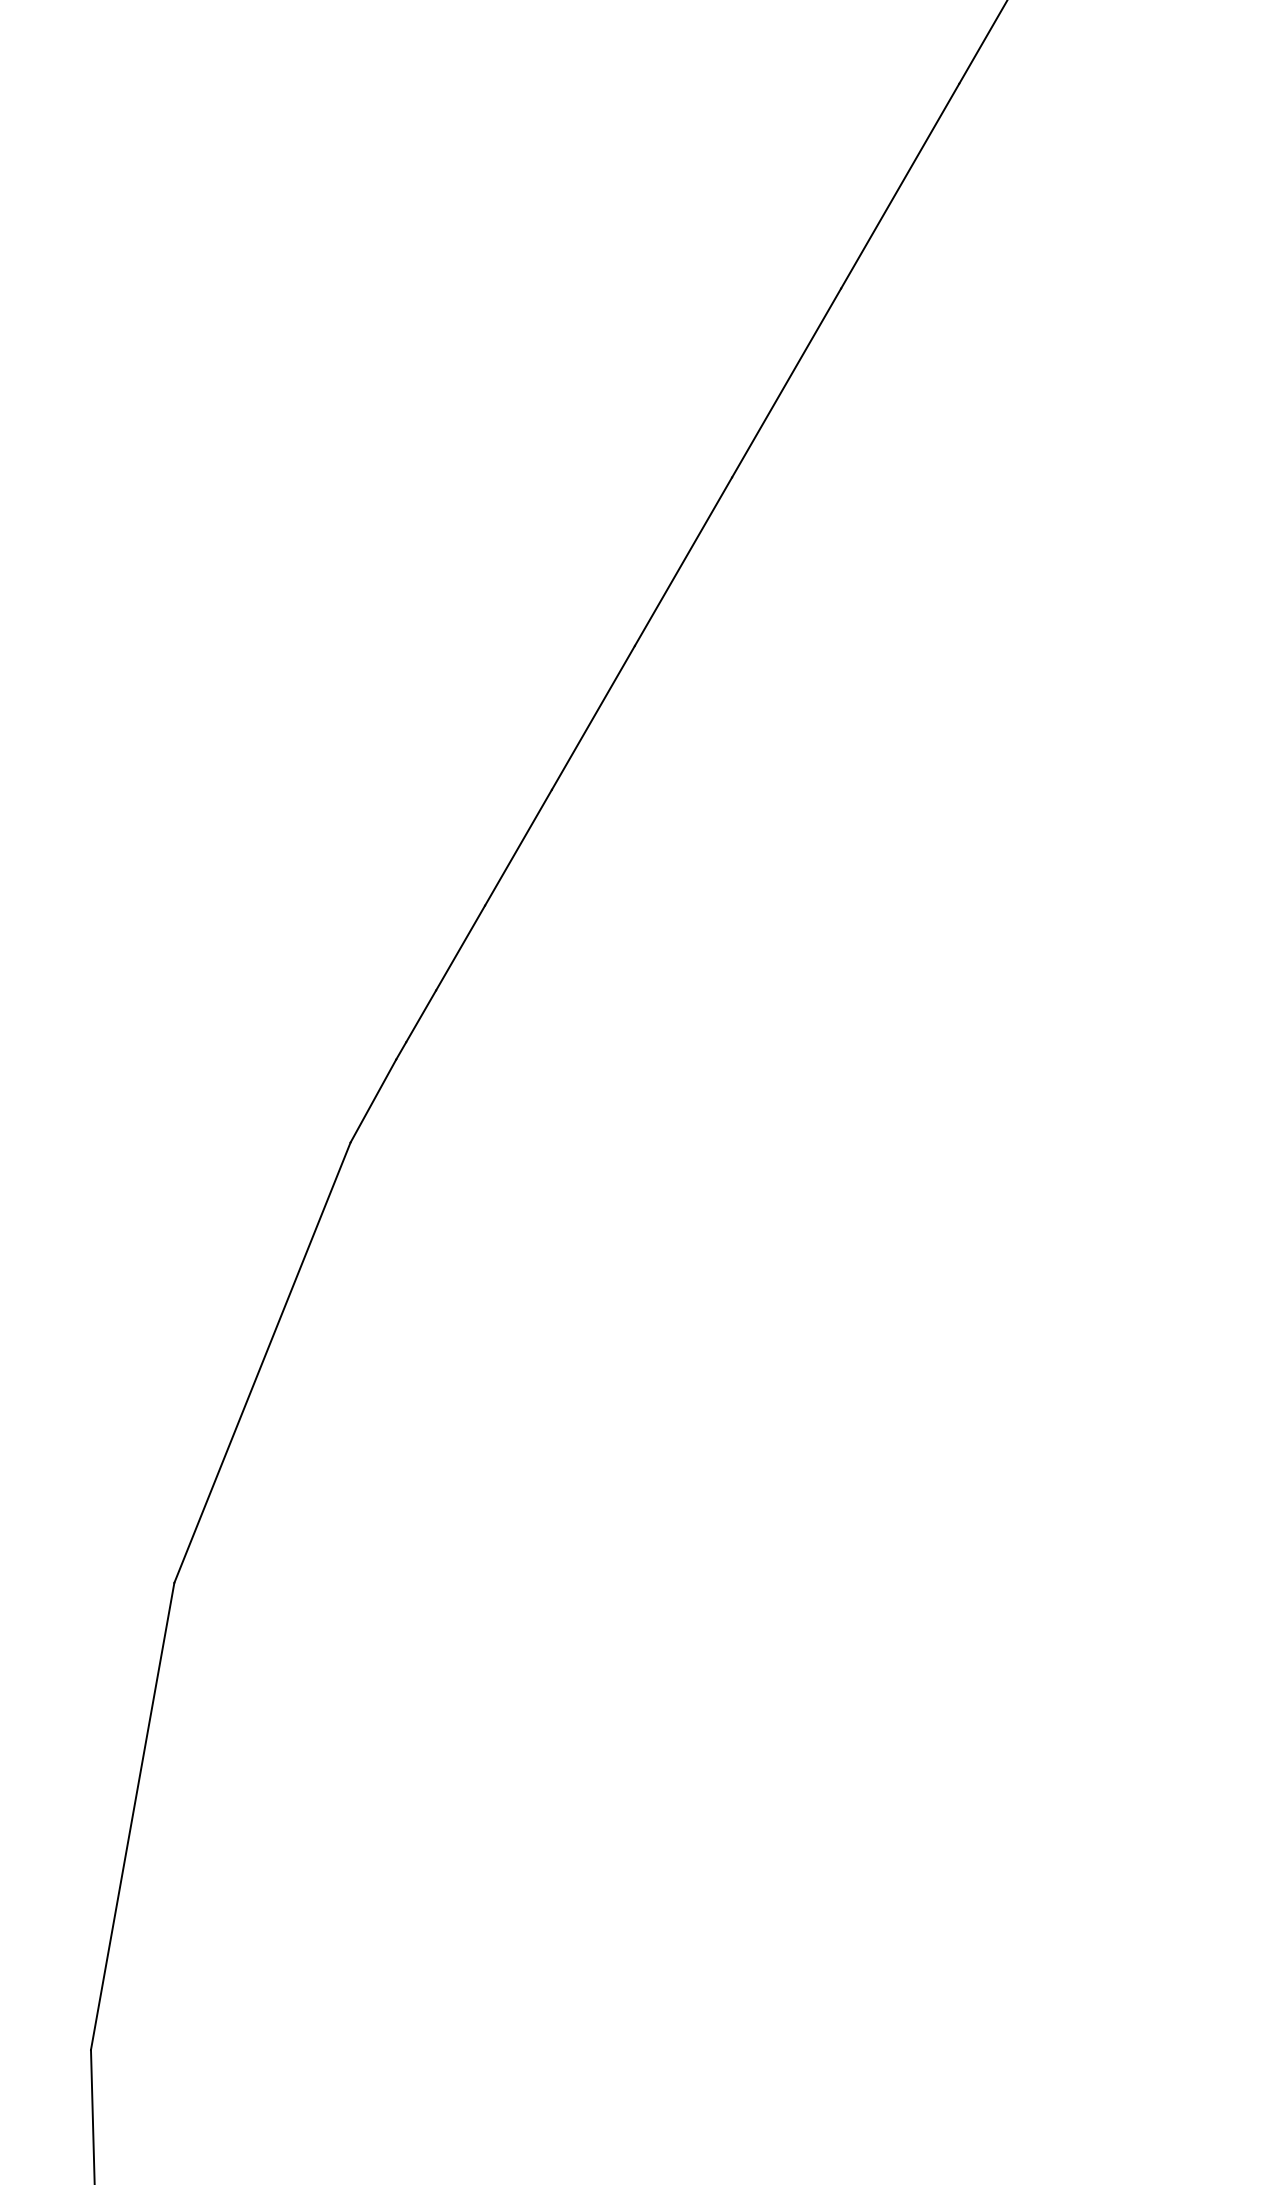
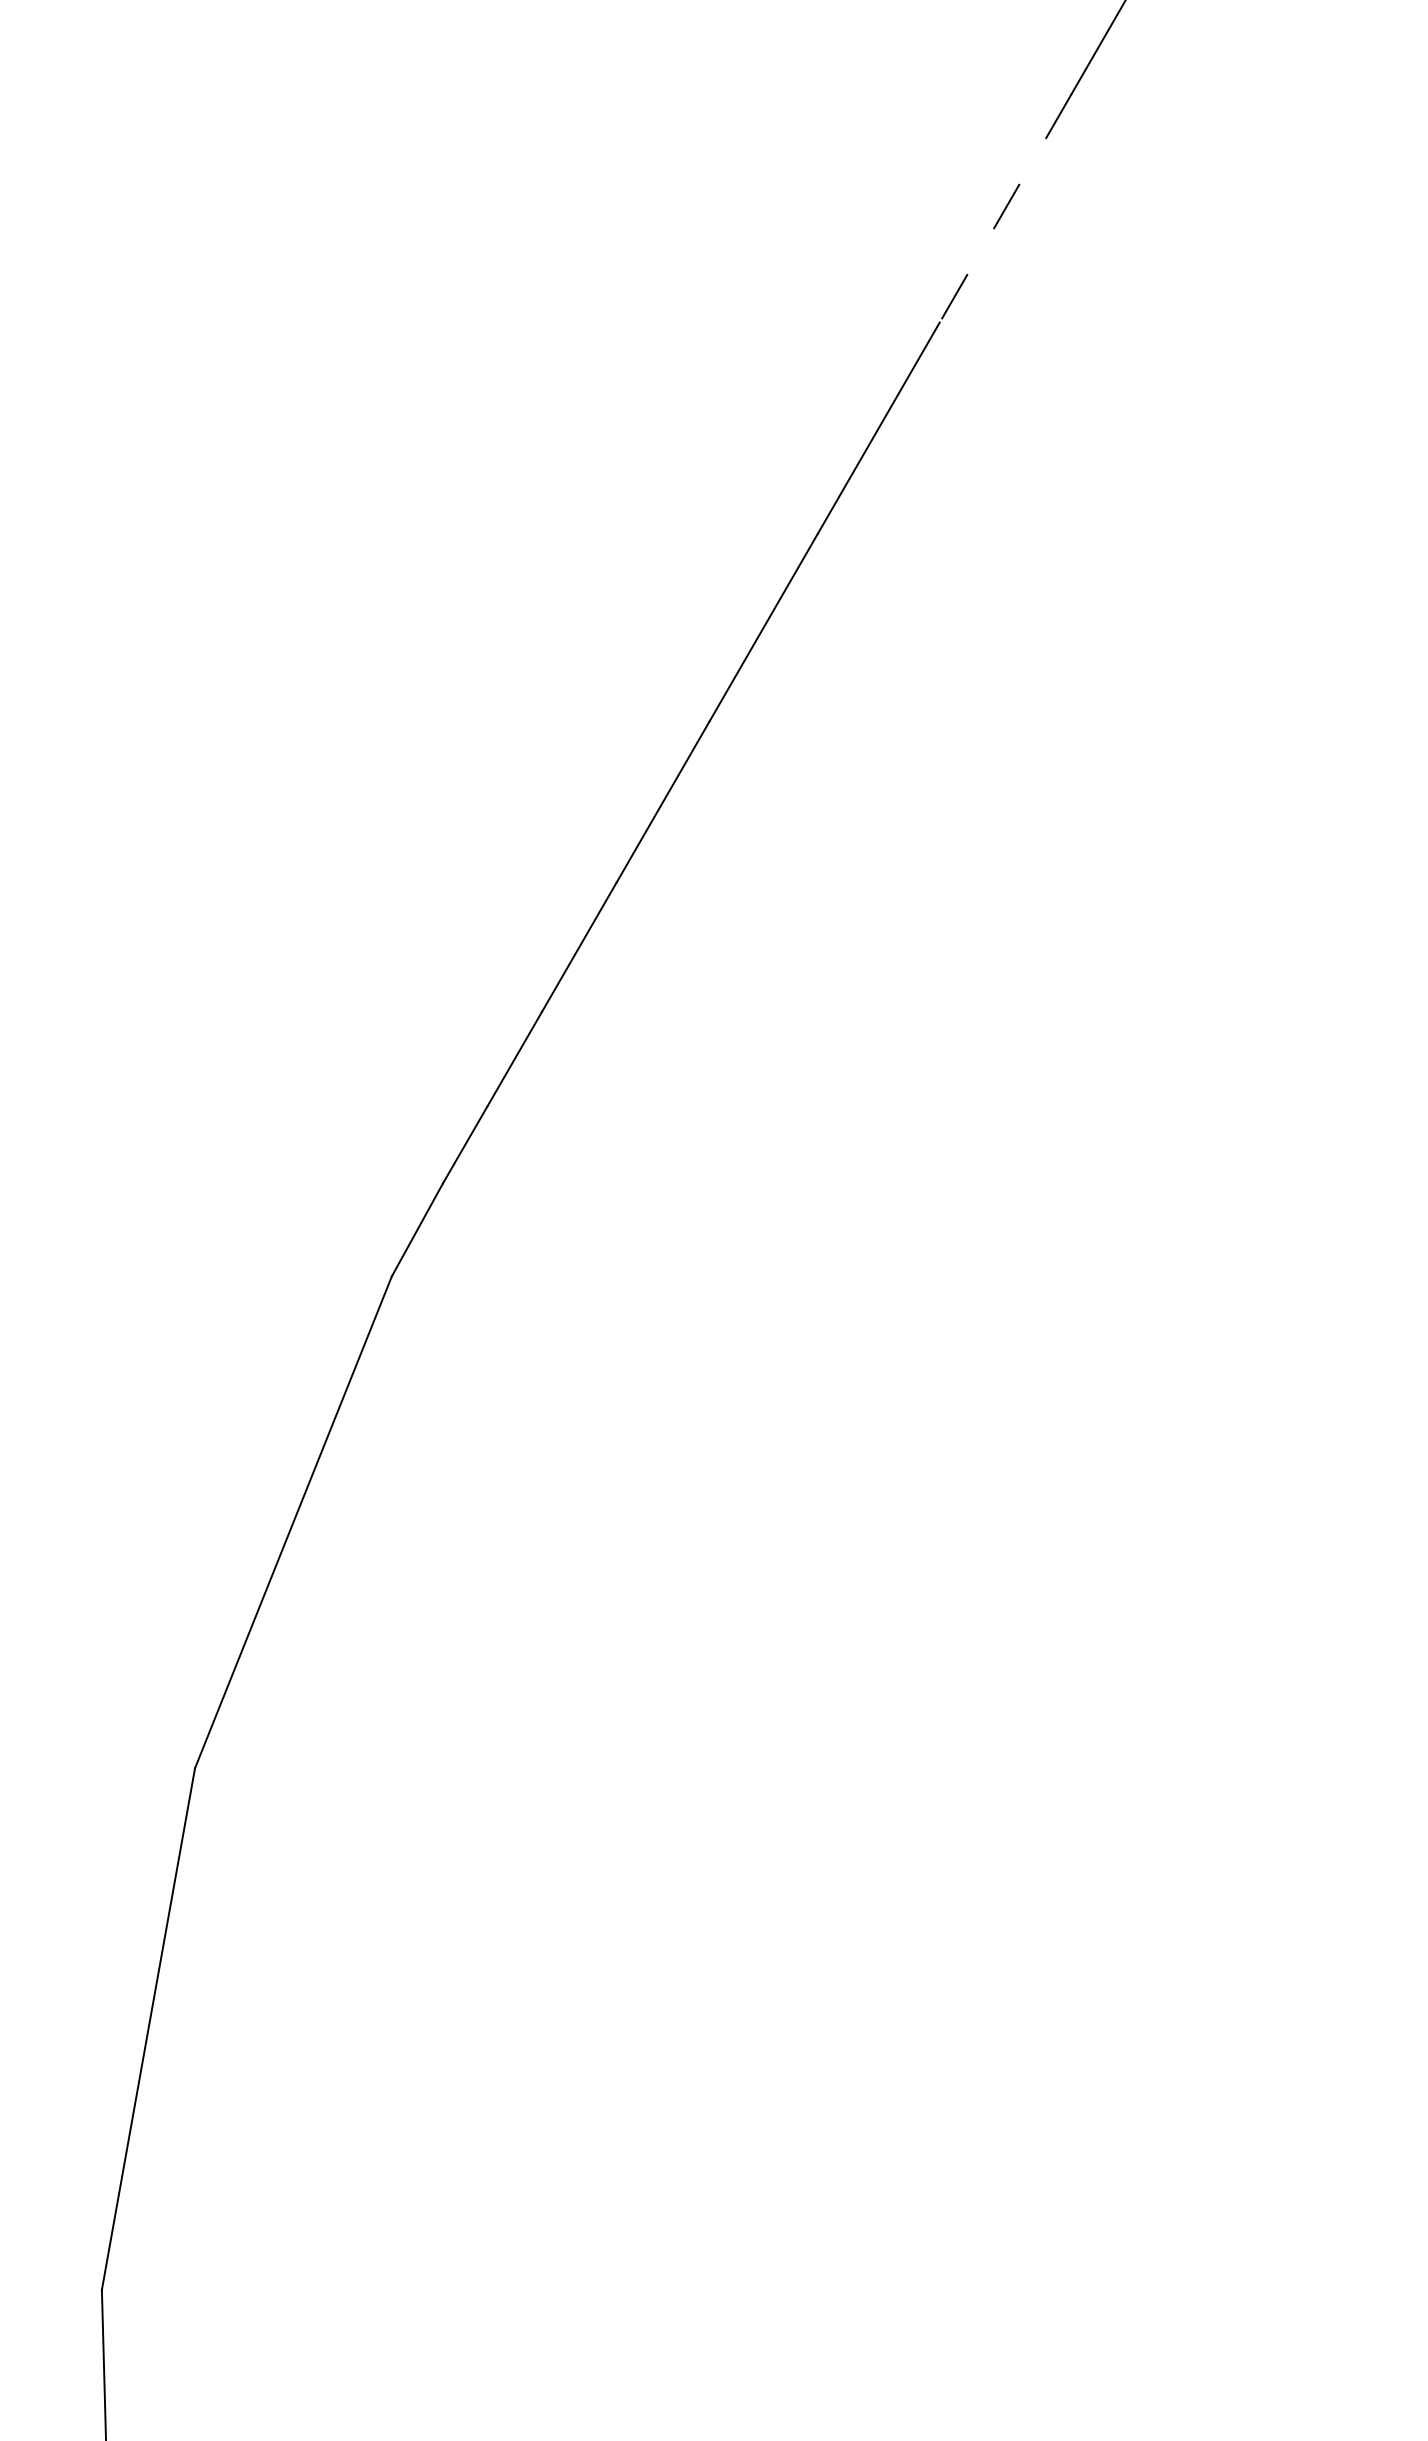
line: (899, 186) -> (1005, 208), solid -> dashed

